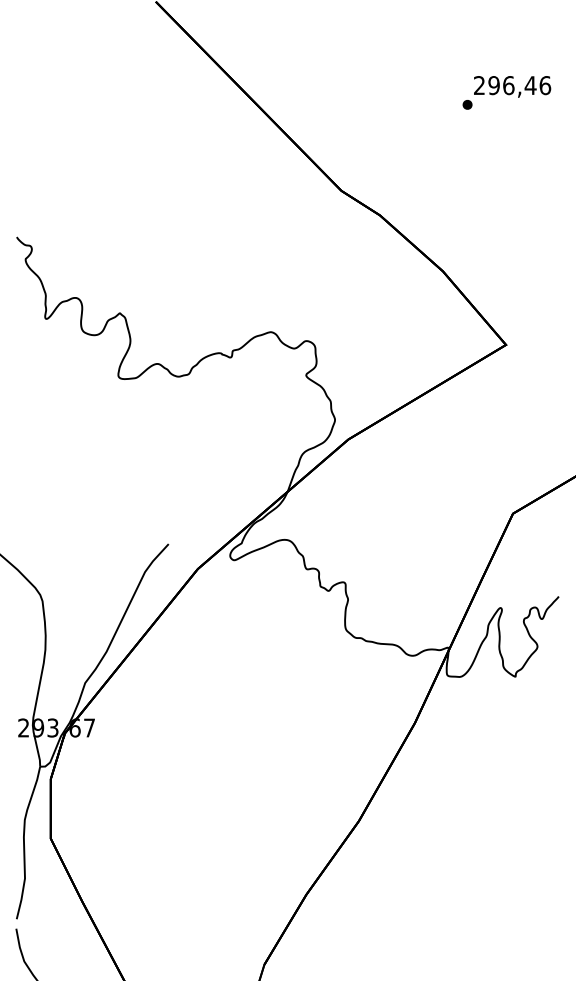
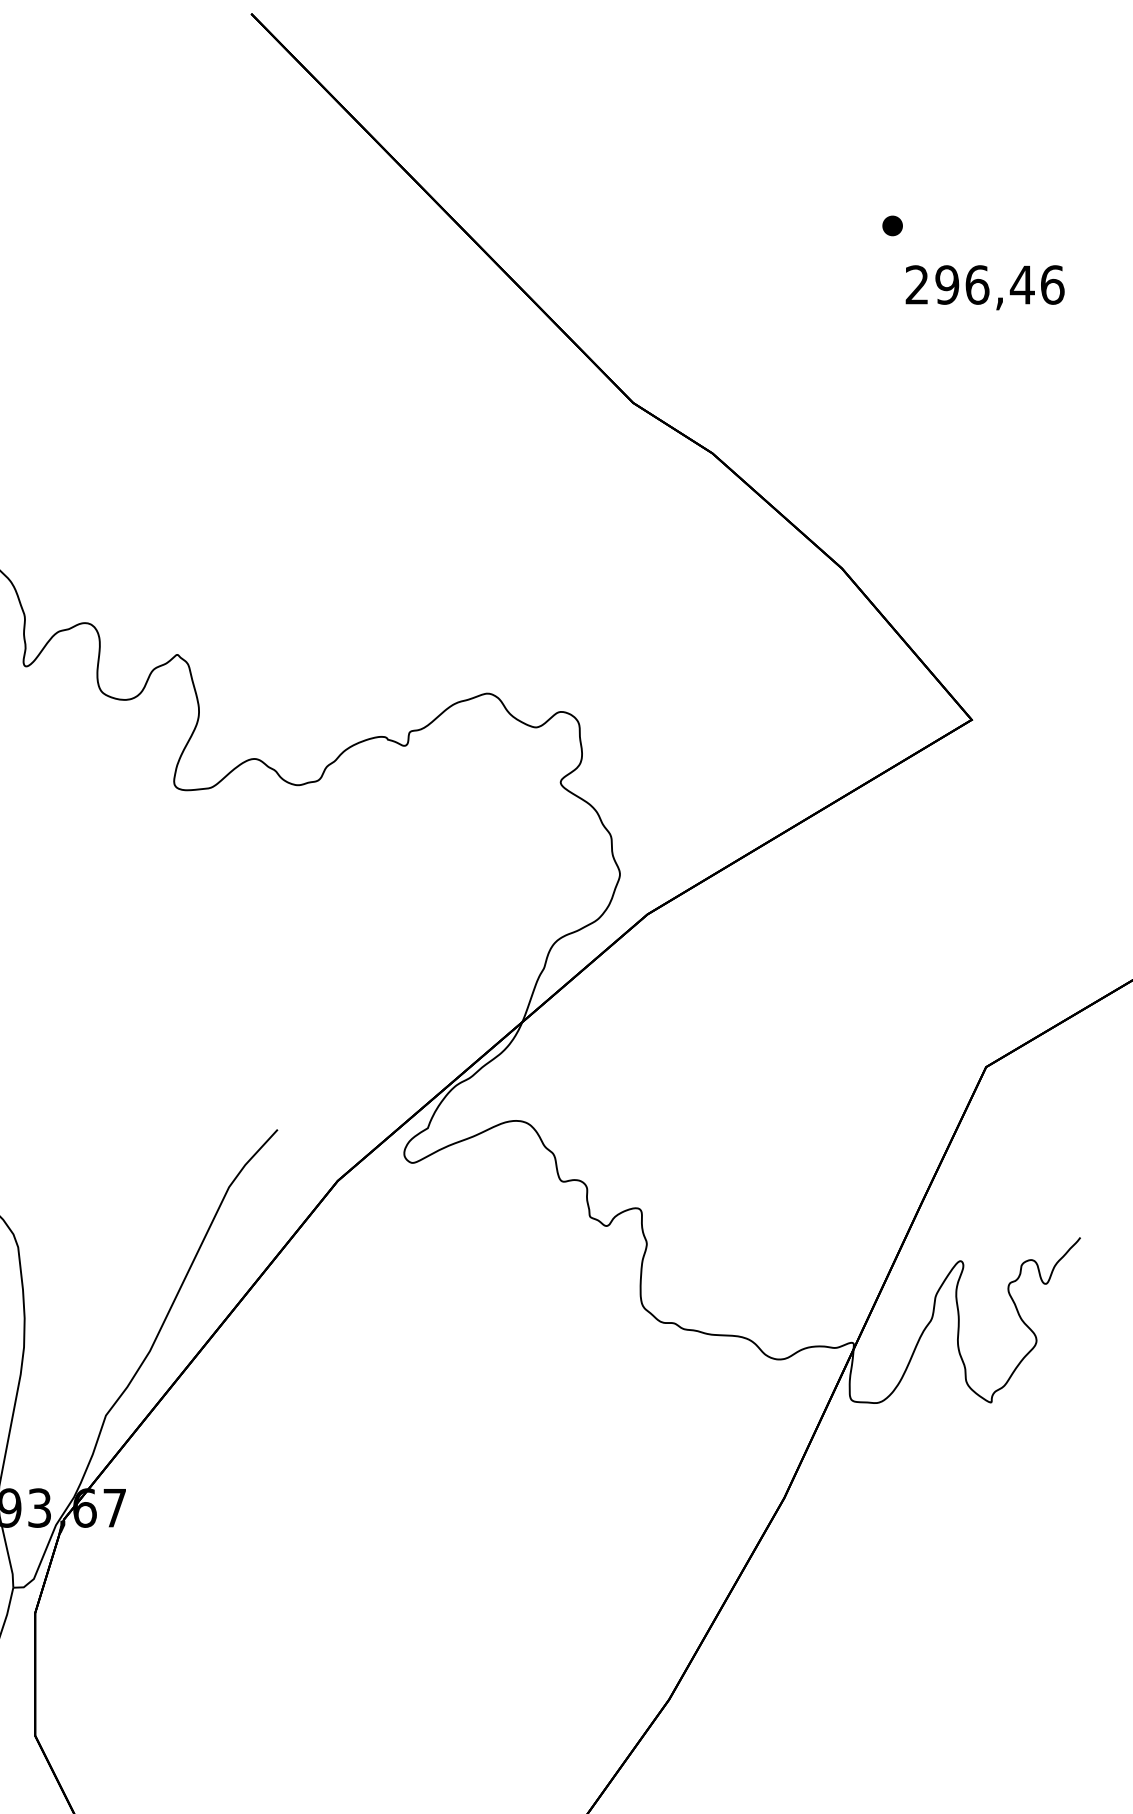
text: (512, 86) -> (985, 286), moved

